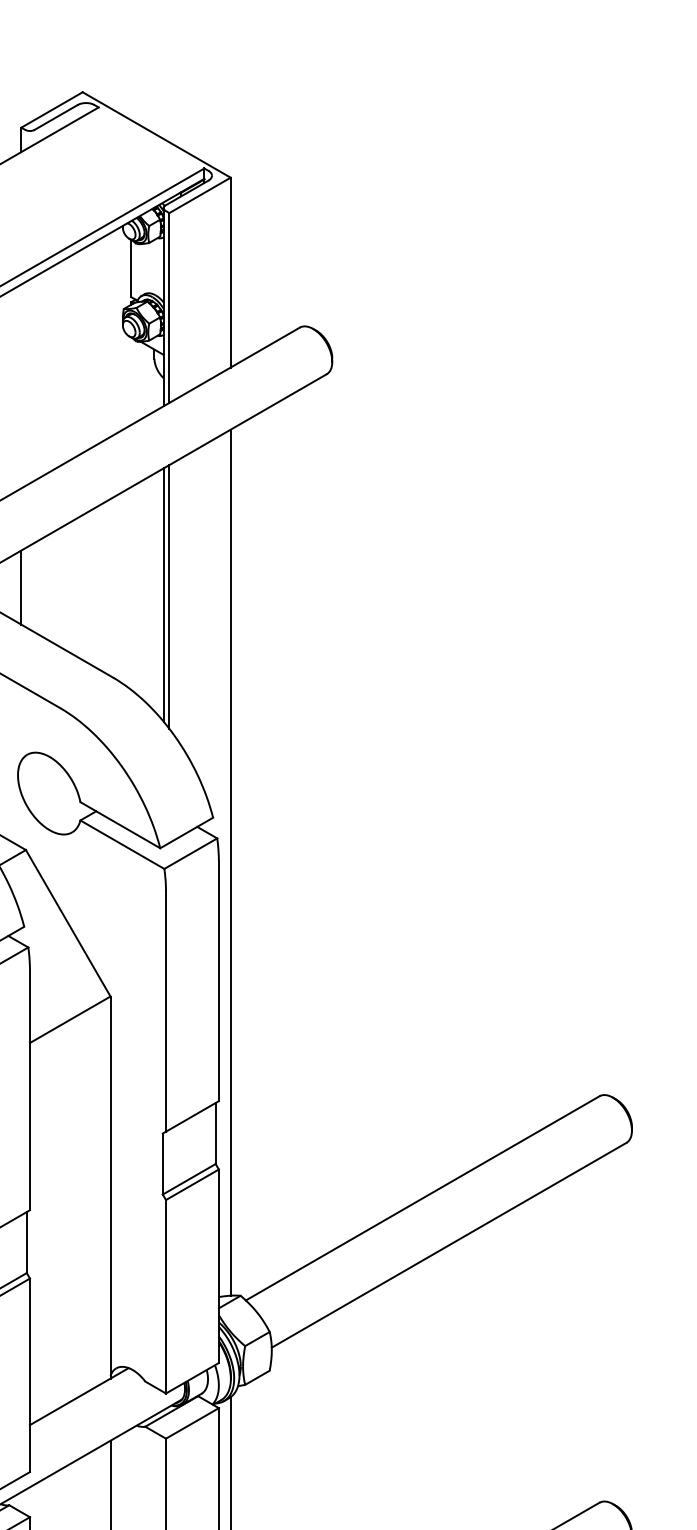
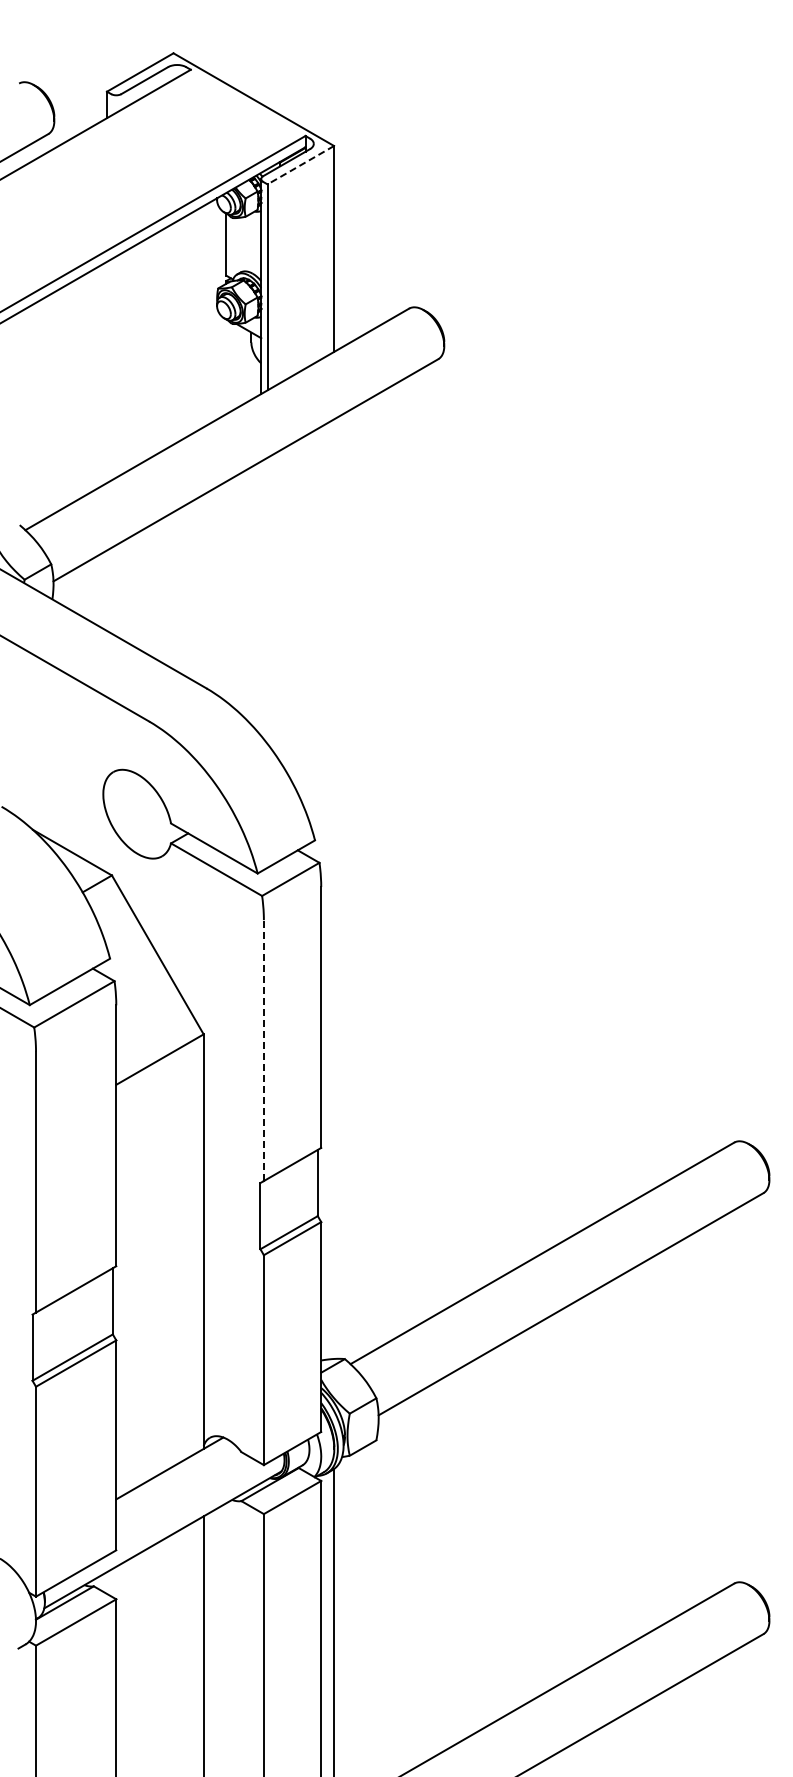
line: (199, 195) -> (300, 165), solid -> dashed
line: (21, 587) -> (107, 590), removed
line: (163, 594) -> (261, 598), removed
line: (169, 596) -> (267, 600), removed
line: (231, 862) -> (334, 888), removed
line: (165, 1011) -> (263, 1050), solid -> dashed

